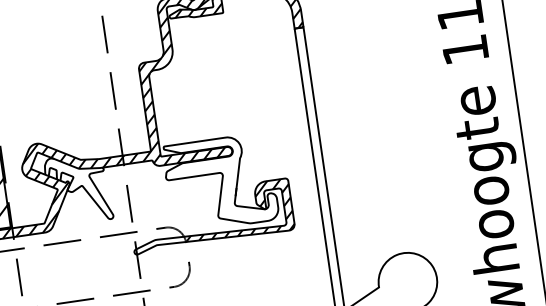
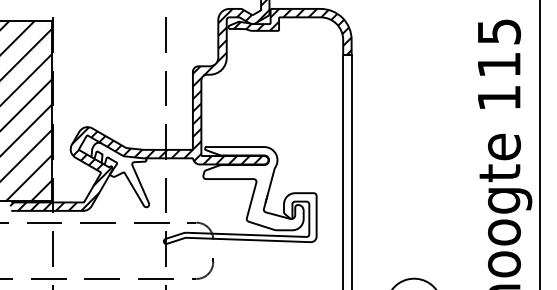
hatch: (236, 211) -> (264, 217), removed

